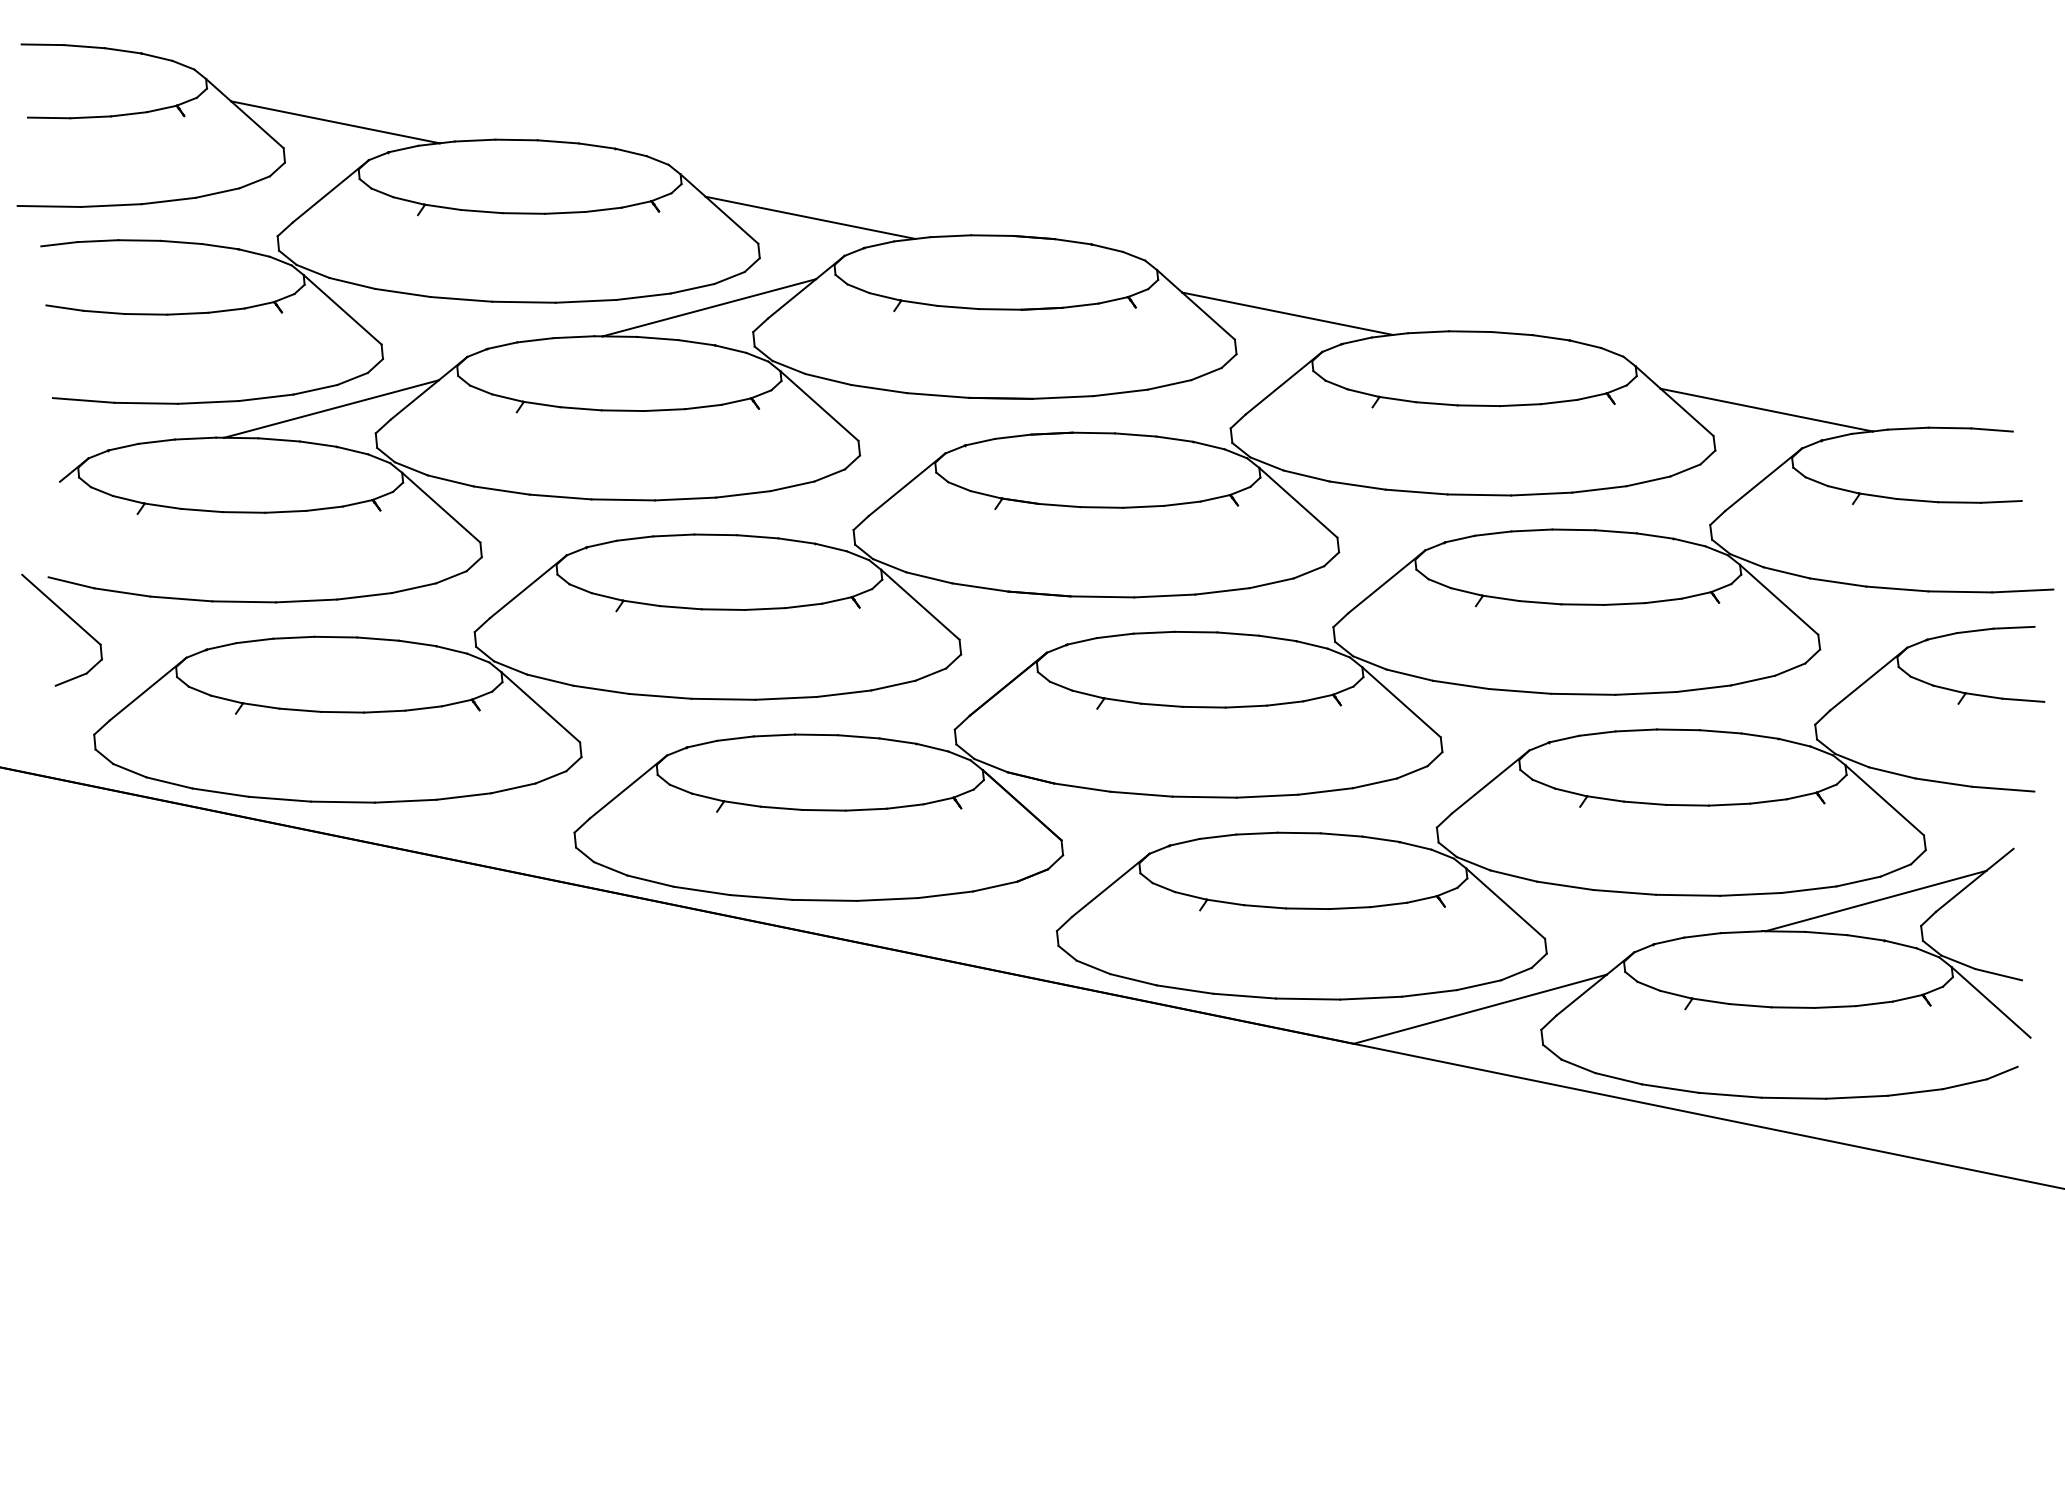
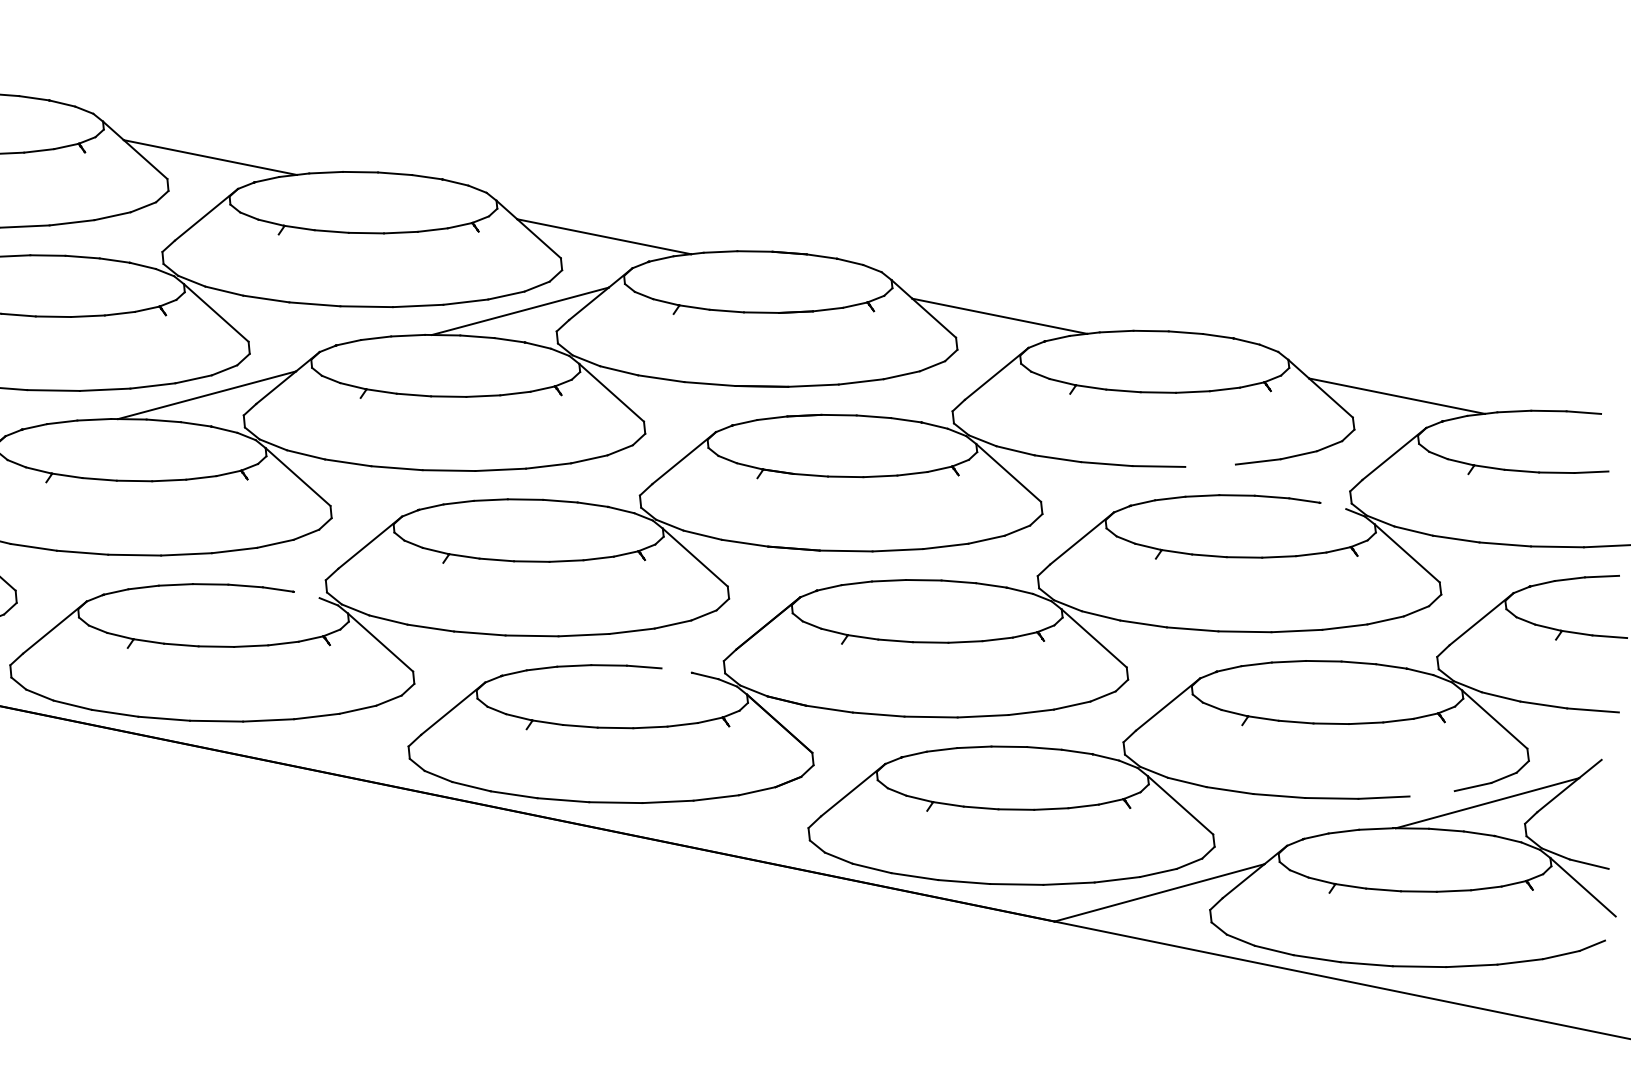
line: (1541, 493) -> (1210, 465), removed
line: (1689, 542) -> (1332, 505), removed
line: (451, 649) -> (306, 594), removed
line: (897, 740) -> (676, 670), removed
line: (1808, 889) -> (1431, 793), removed

